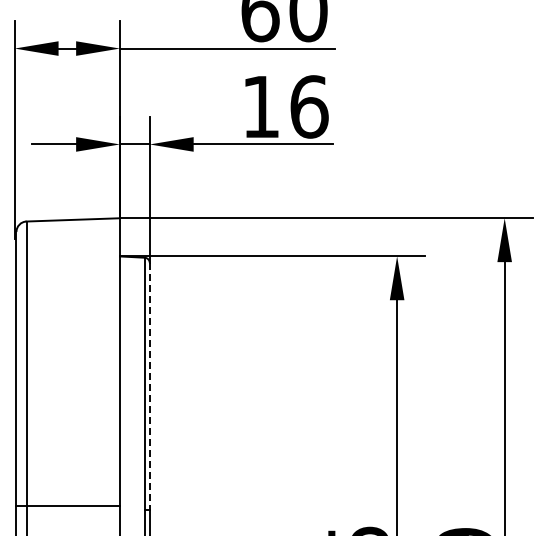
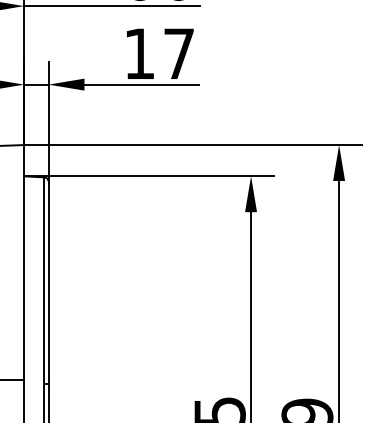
text: (309, 106) -> (179, 53), 16 -> 17
line: (149, 386) -> (48, 282), dashed -> solid

